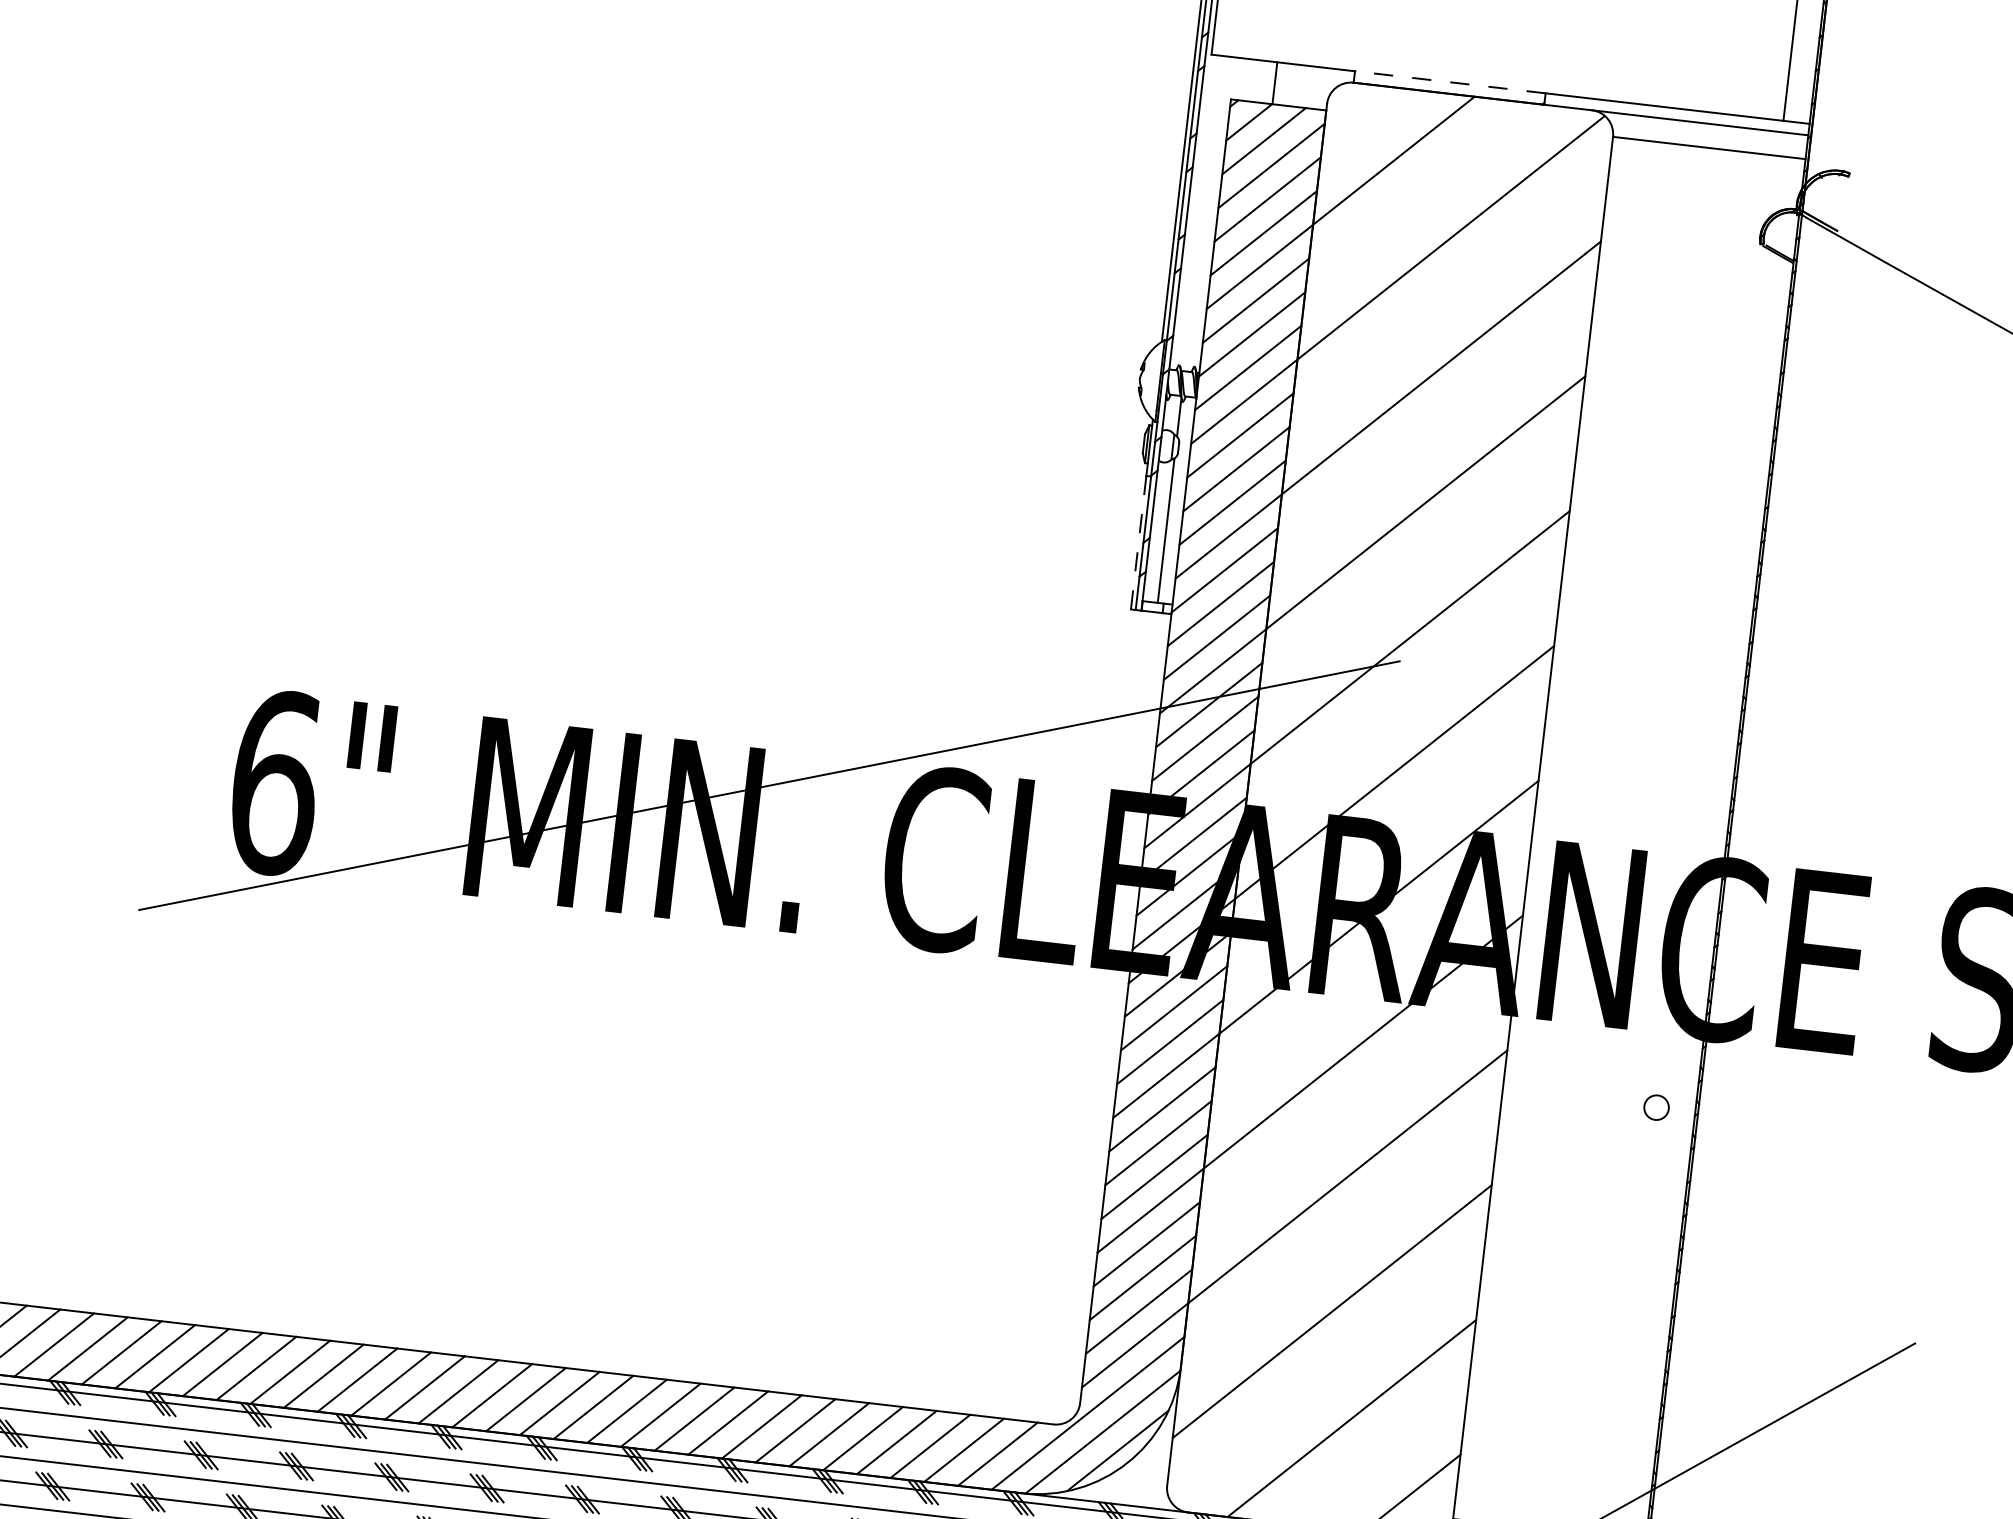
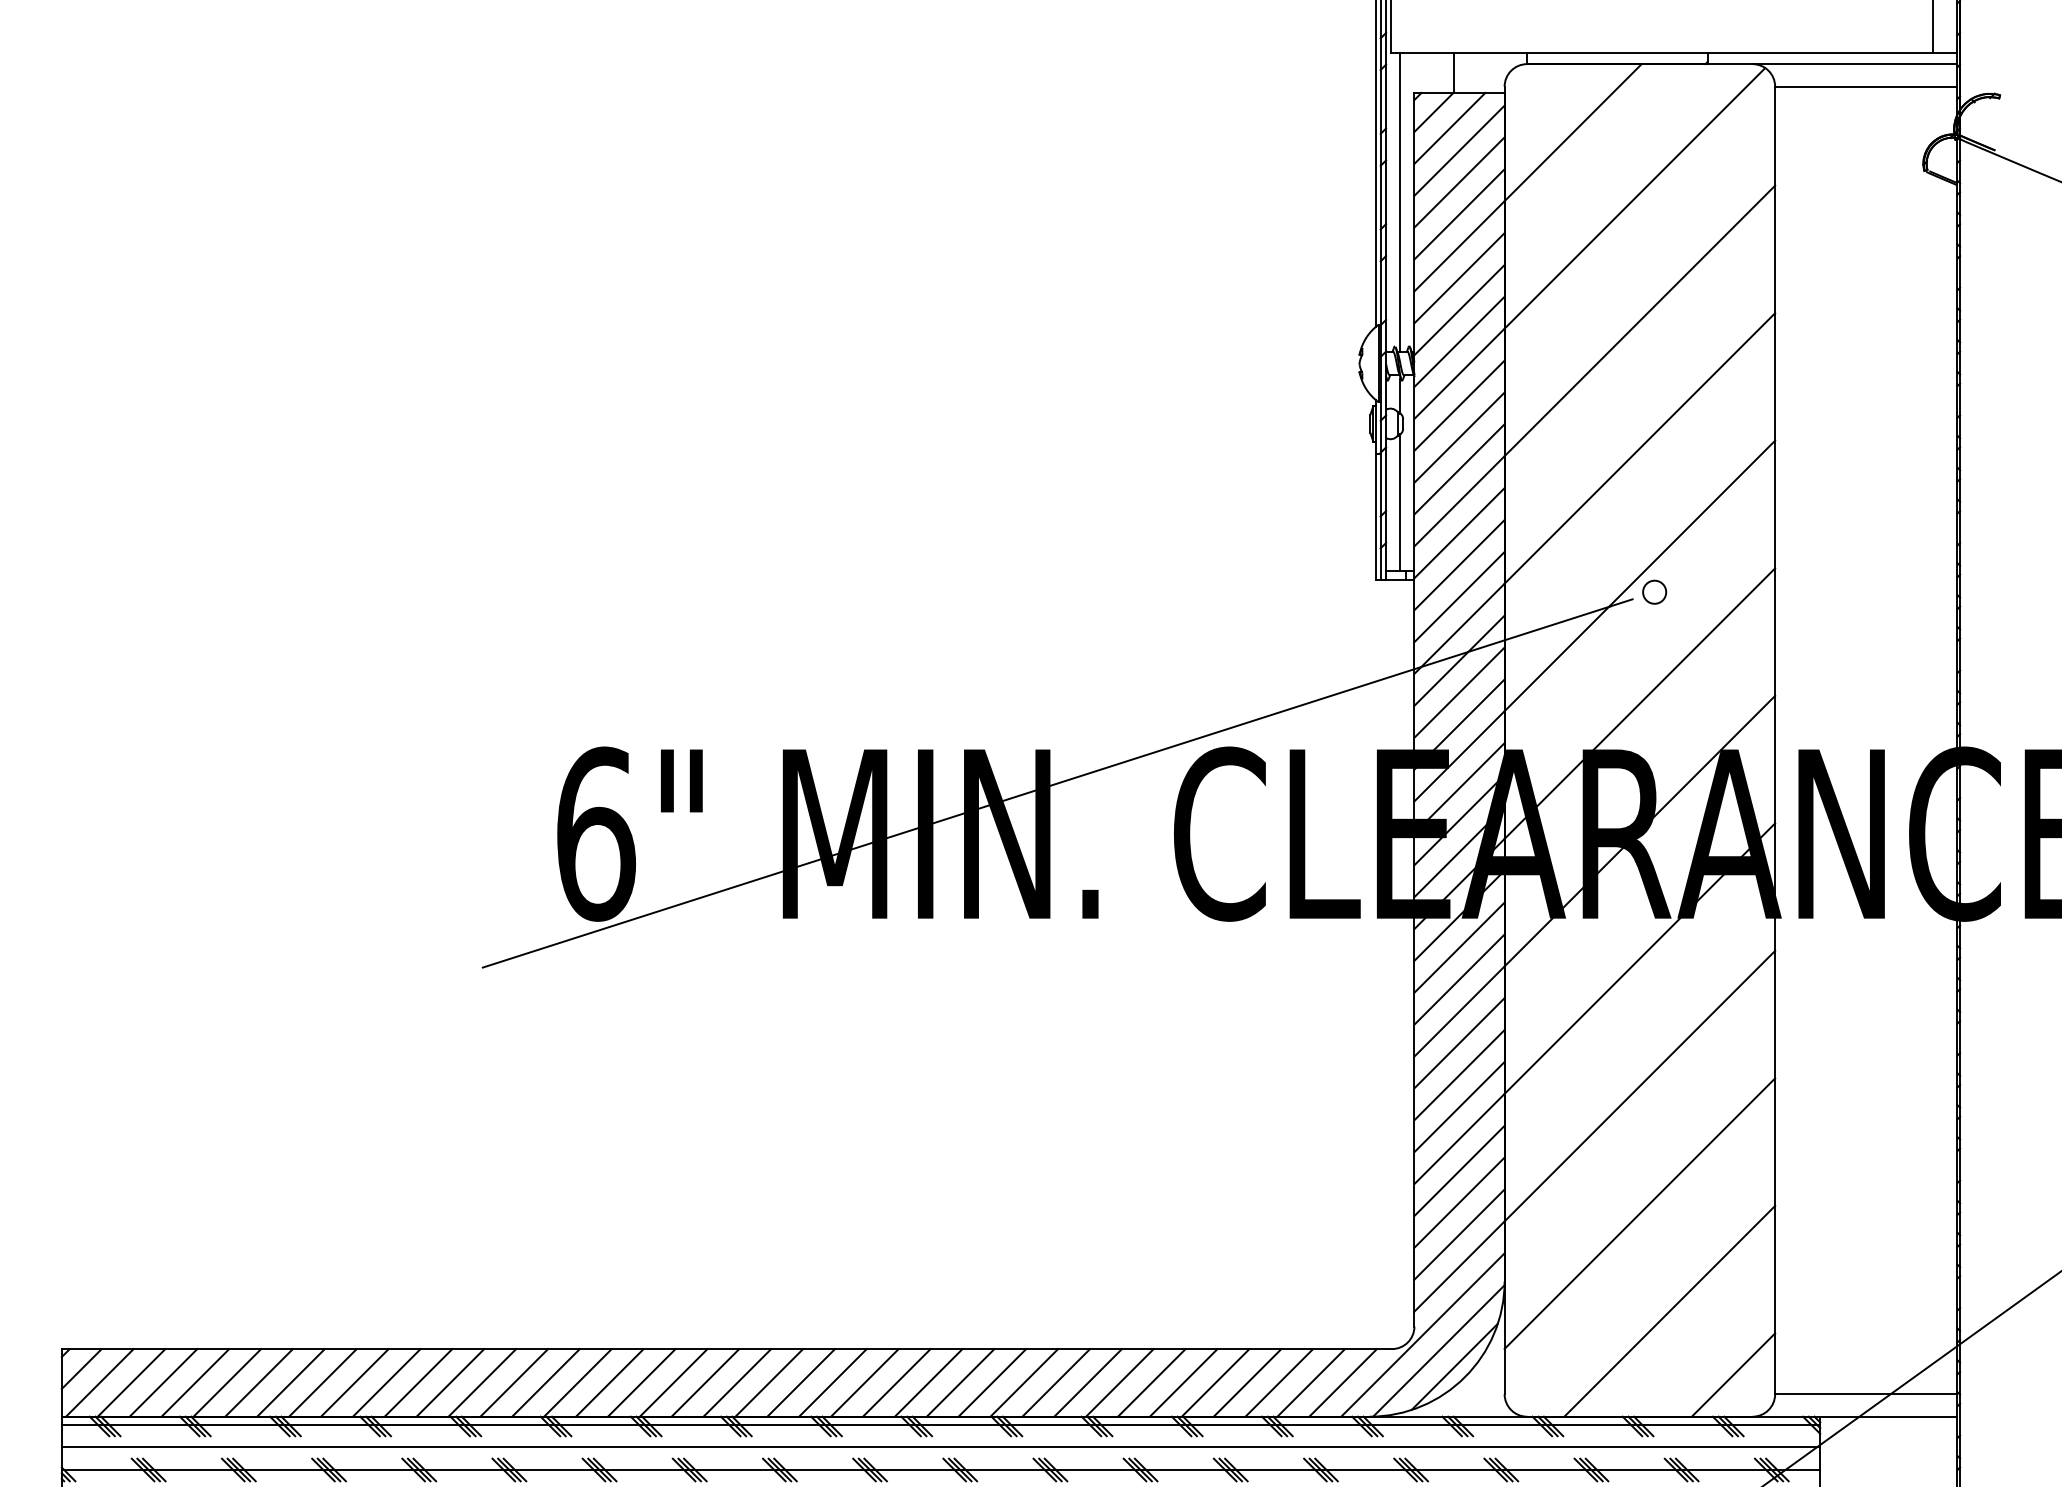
line: (1449, 82) -> (1616, 53), dashed -> solid
line: (1202, 213) -> (1400, 202), added
line: (1138, 543) -> (1376, 517), dashed -> solid
circle: (1656, 1106) -> (1654, 591), moved

